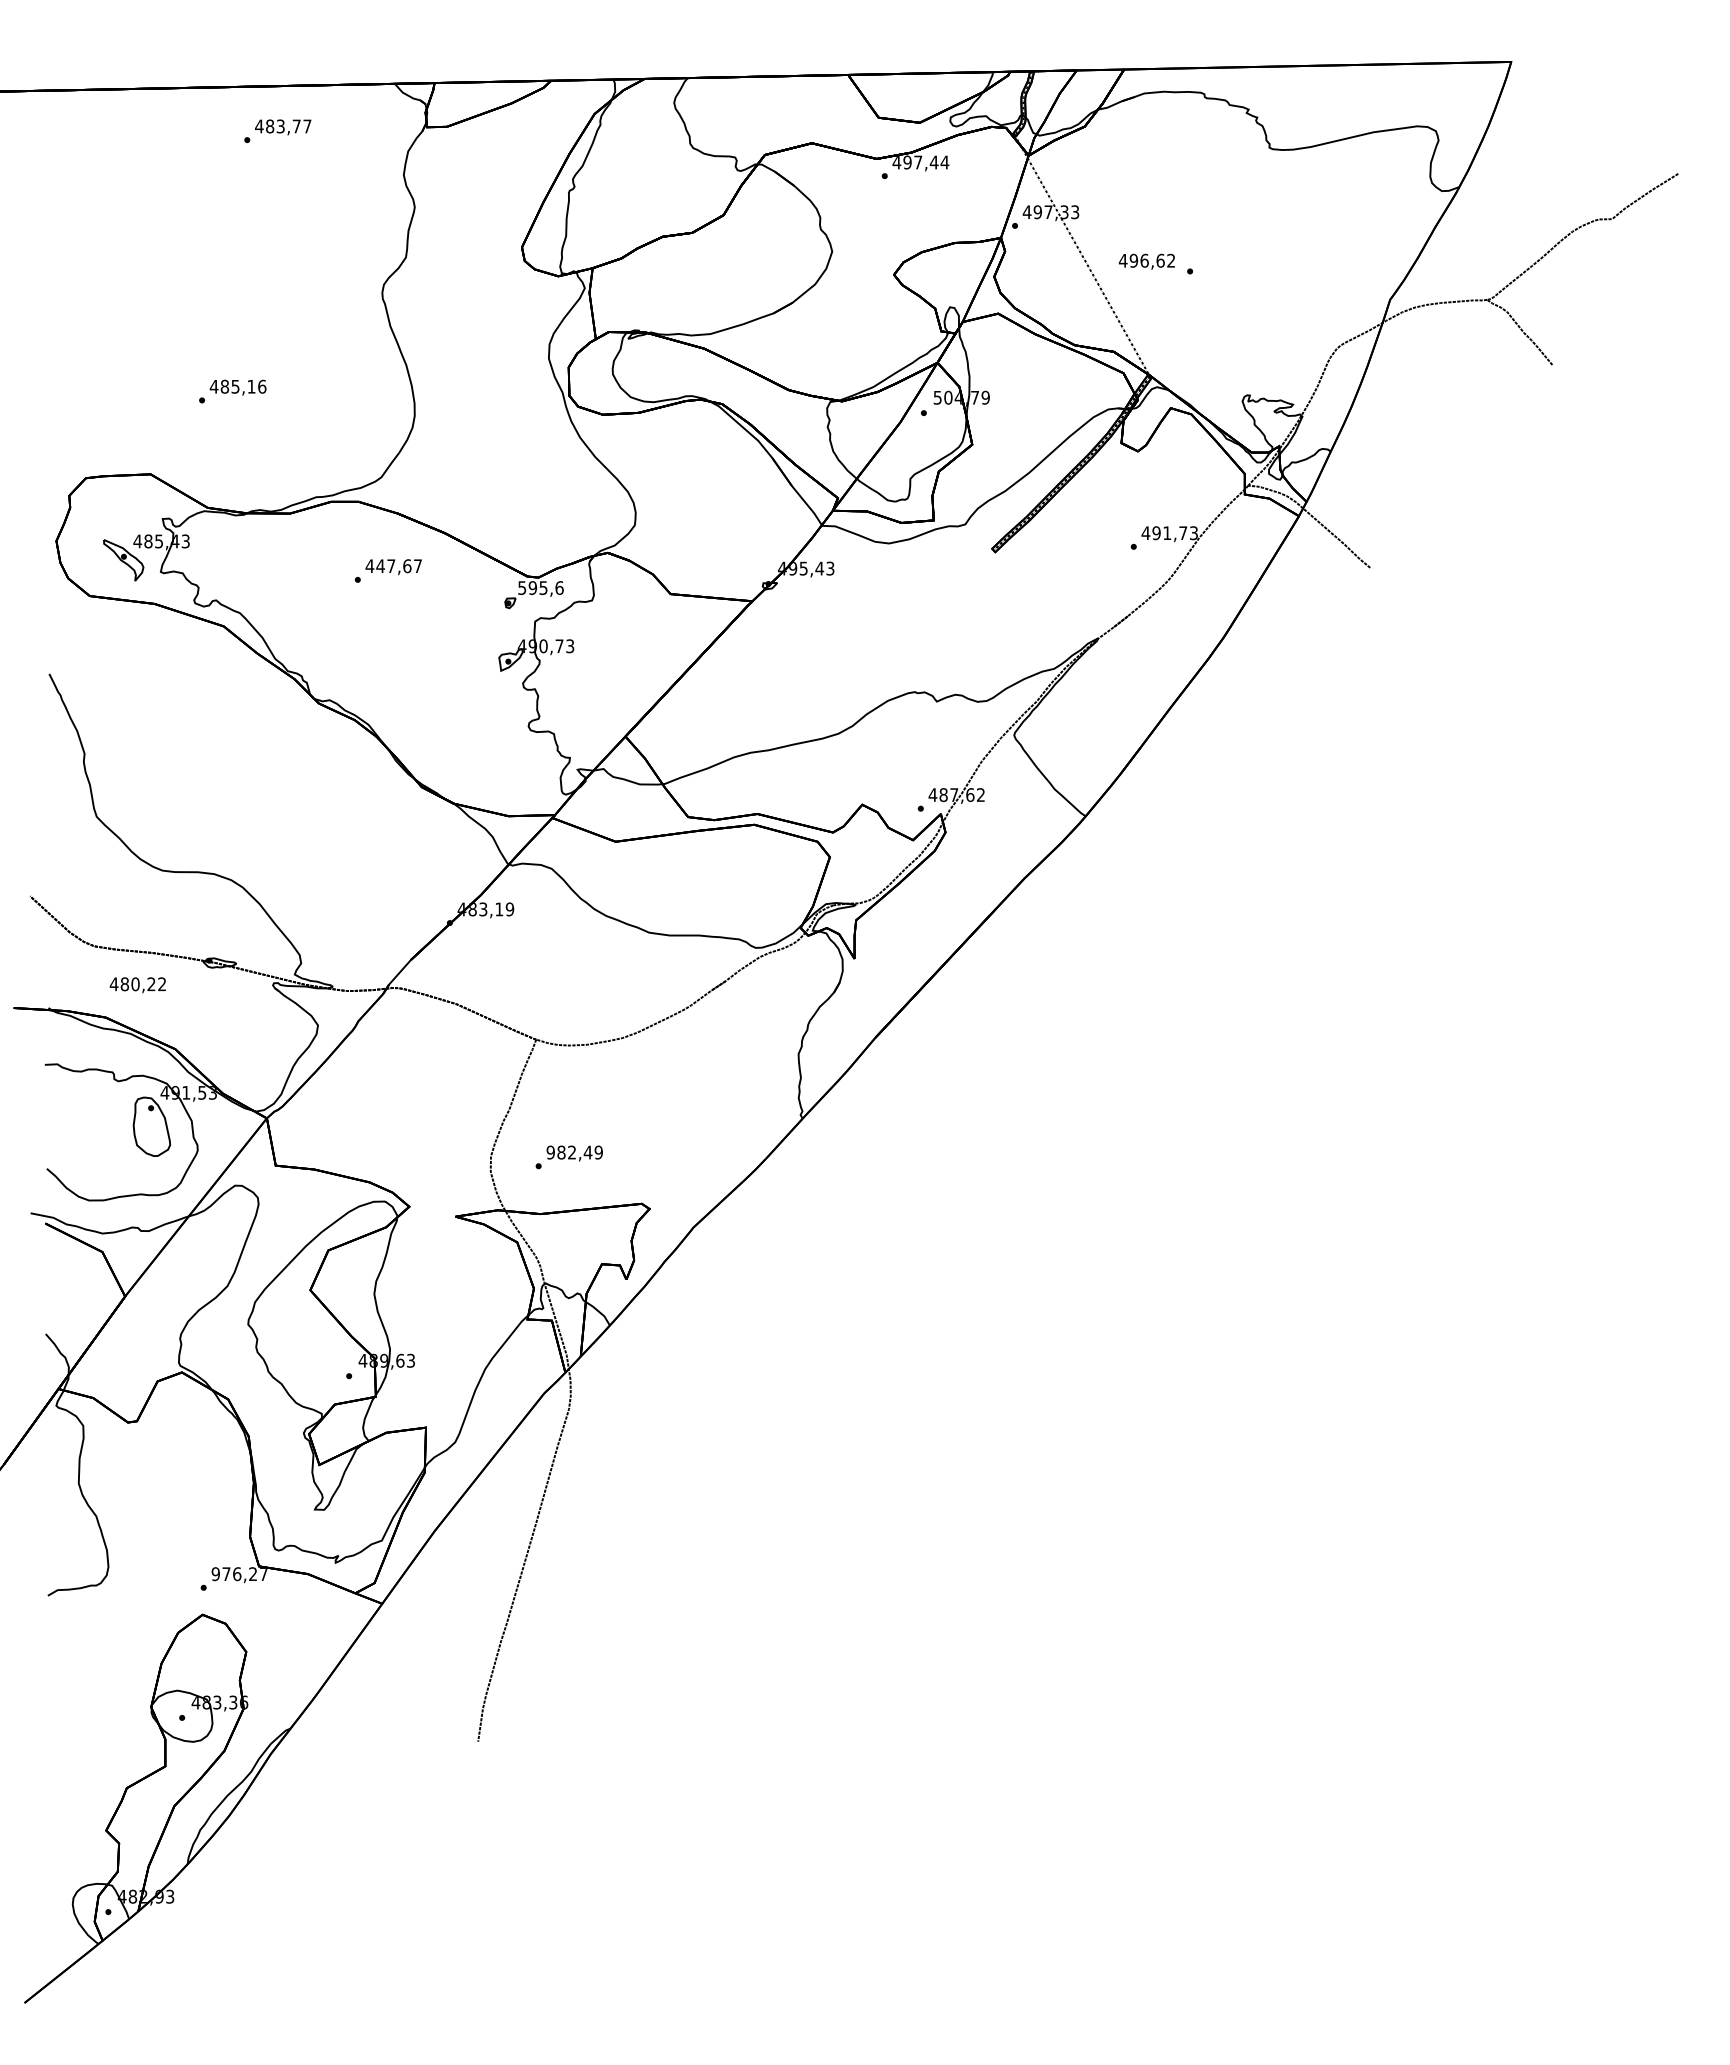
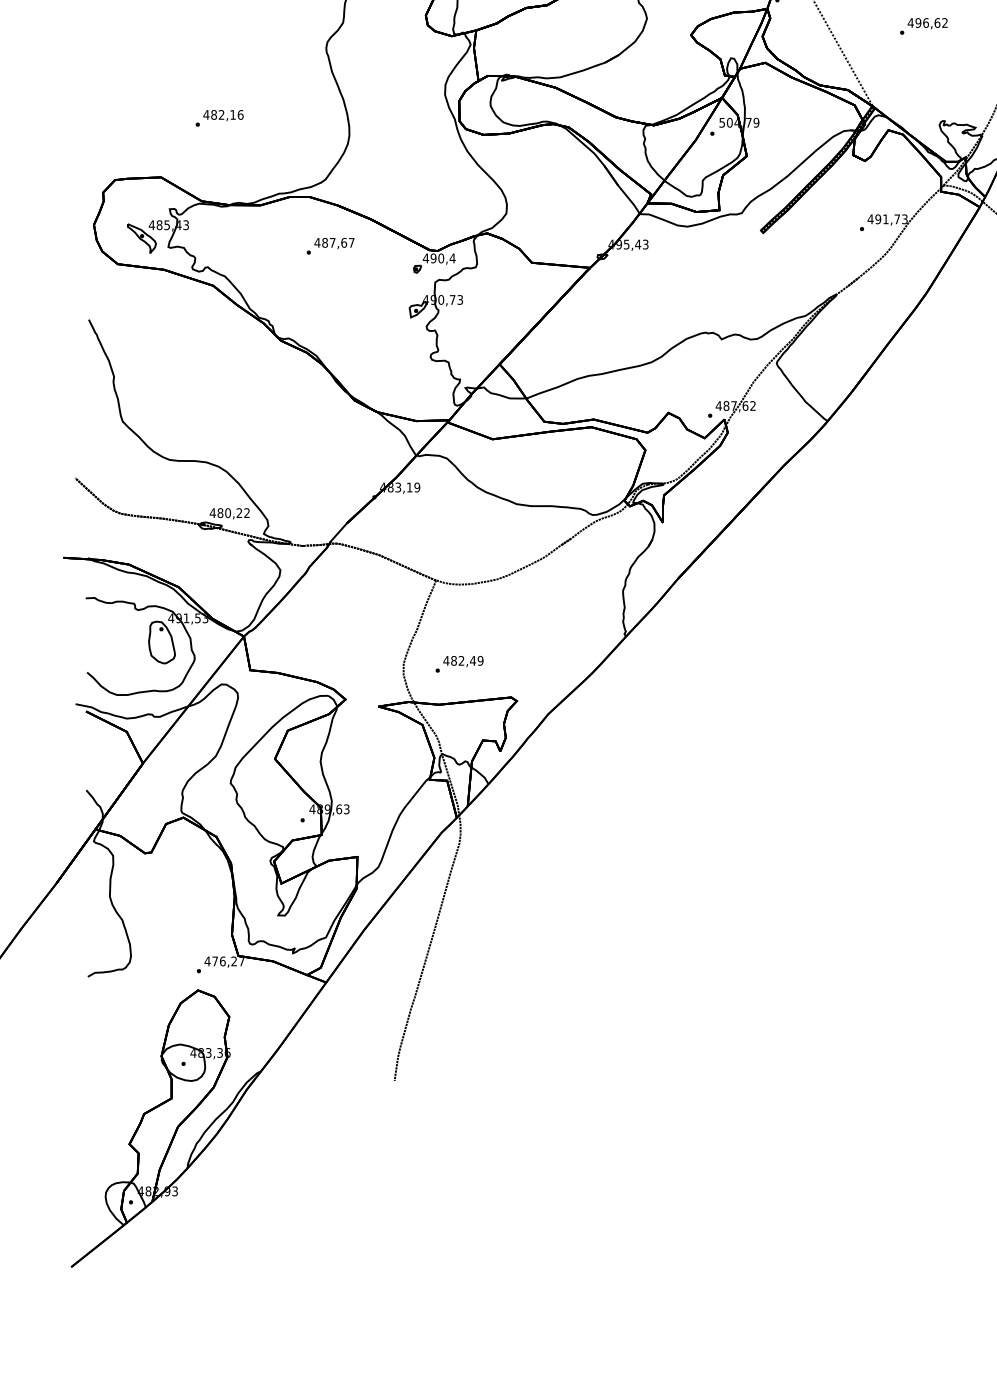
text: (1146, 261) -> (927, 23), moved
text: (235, 386) -> (221, 114), 485,16 -> 482,16
text: (380, 566) -> (324, 243), 447,67 -> 487,67
text: (540, 587) -> (439, 258), 595,6 -> 490,4
text: (137, 985) -> (229, 513), moved
text: (550, 1152) -> (446, 660), 982,49 -> 482,49
text: (215, 1574) -> (207, 961), 976,27 -> 476,27

